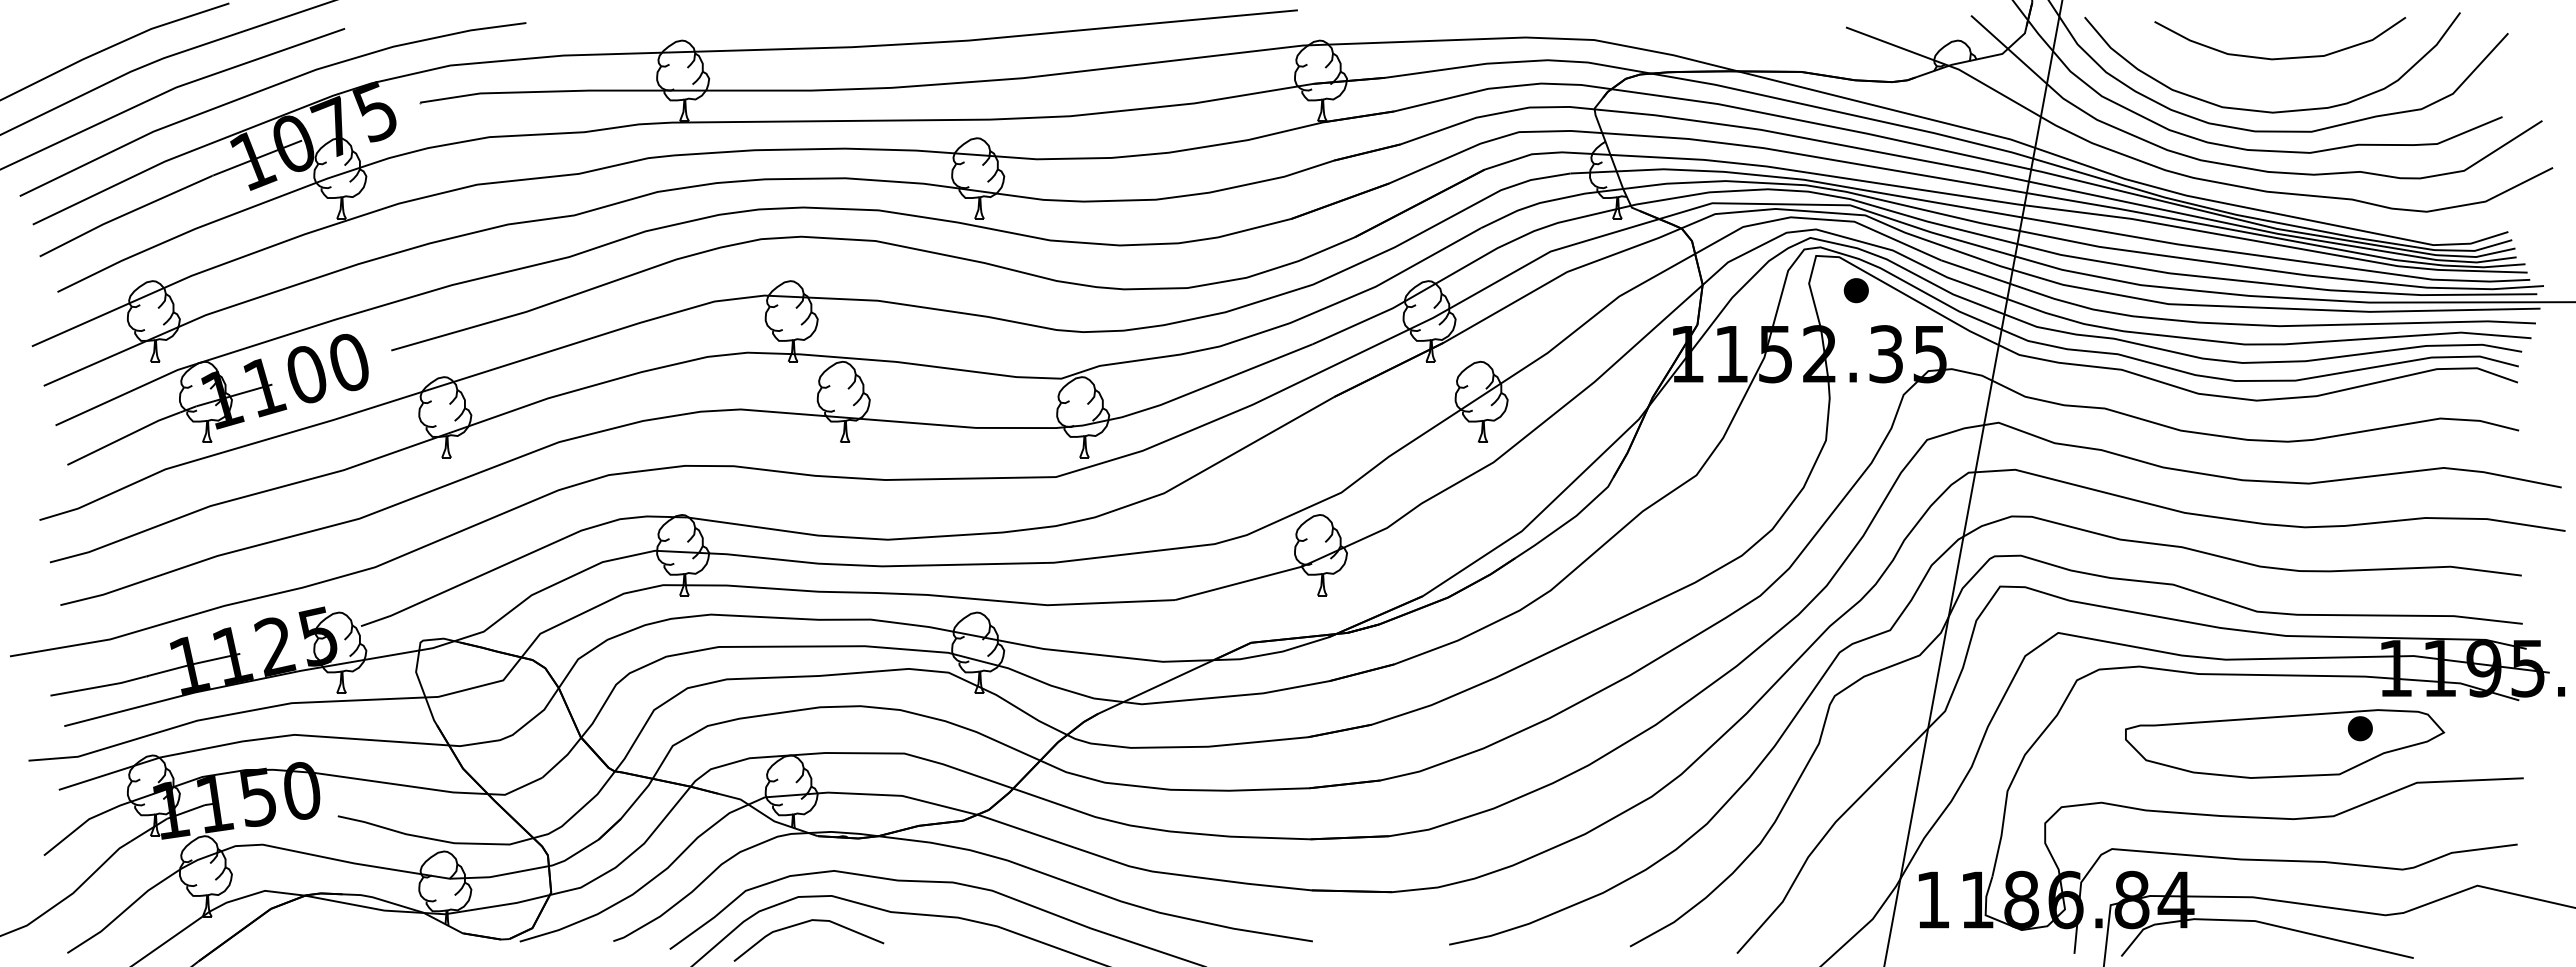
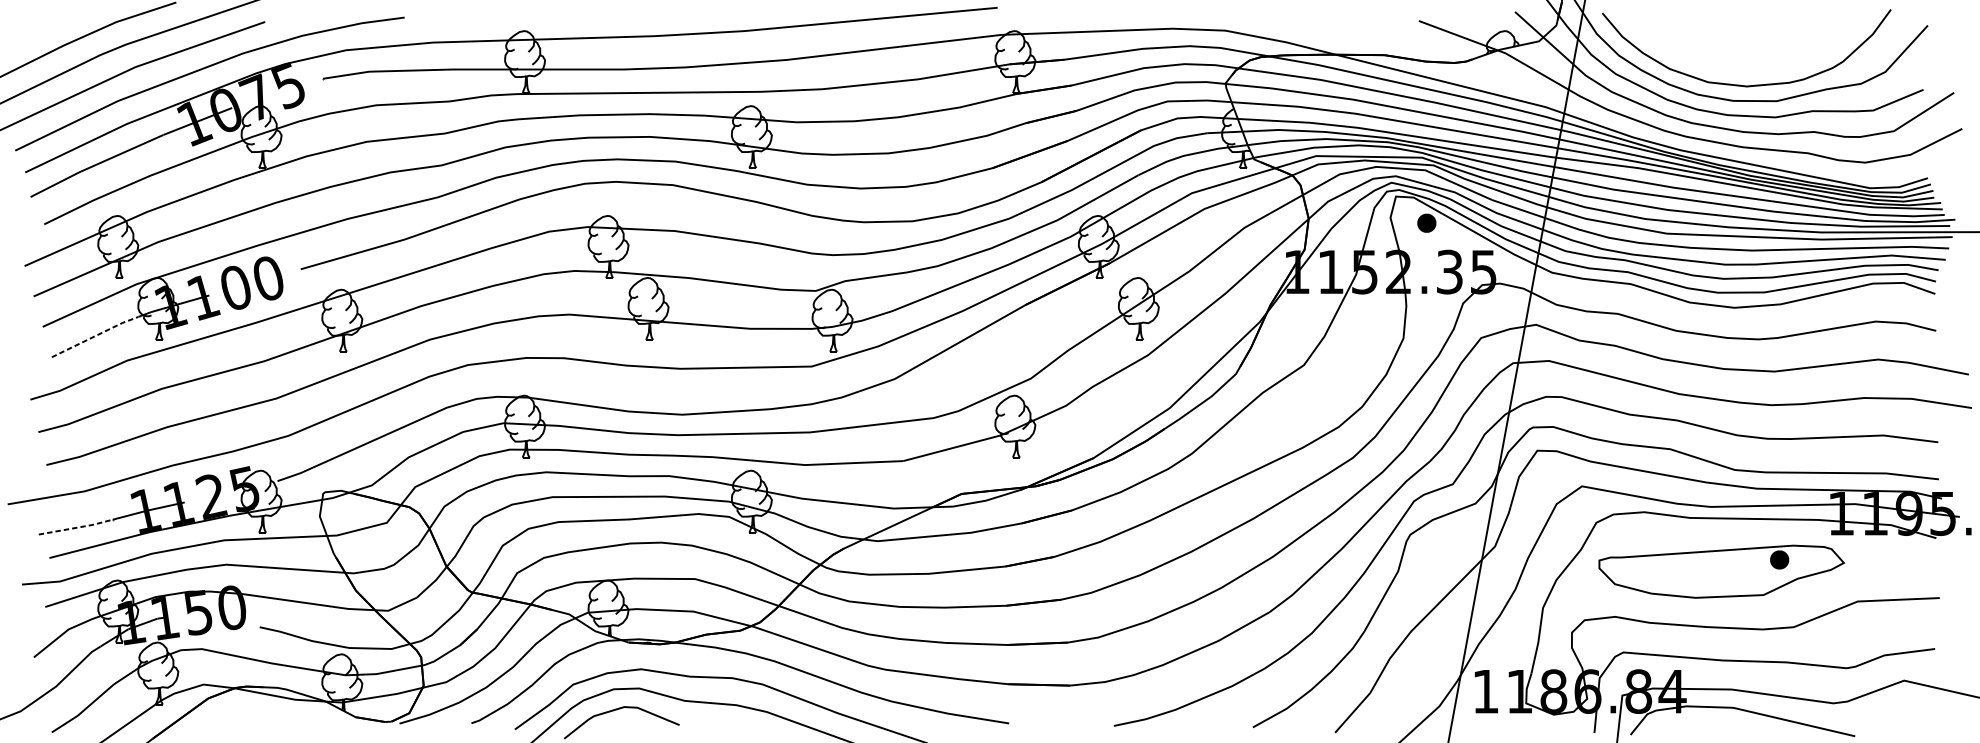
curve: (2280, 57) -> (1752, 44), removed
line: (123, 437) -> (94, 336), solid -> dashed
line: (99, 686) -> (76, 527), solid -> dashed
part: (2285, 743) -> (1722, 571), moved

